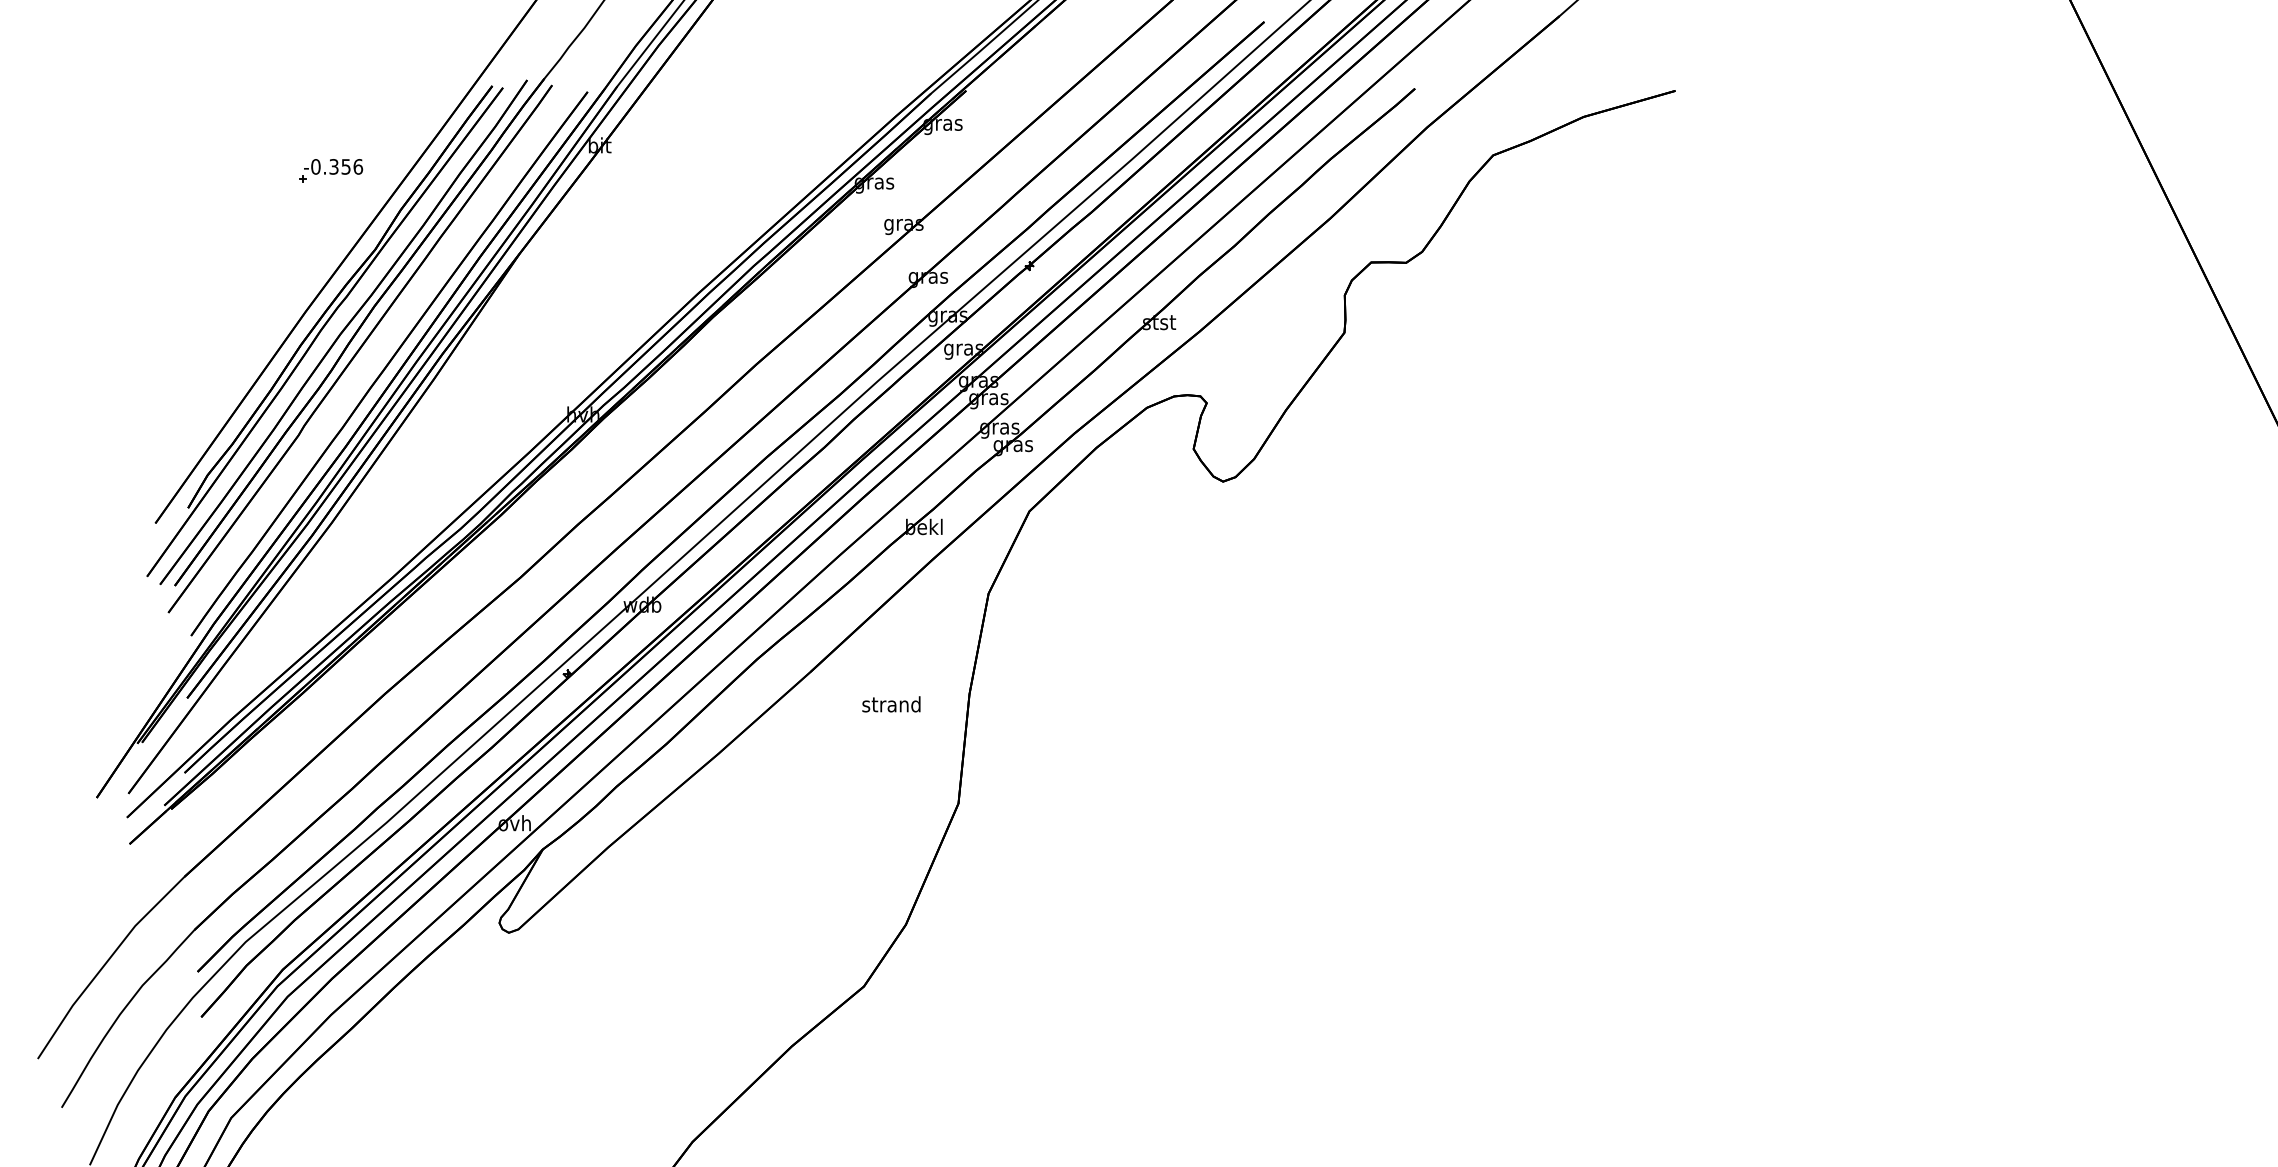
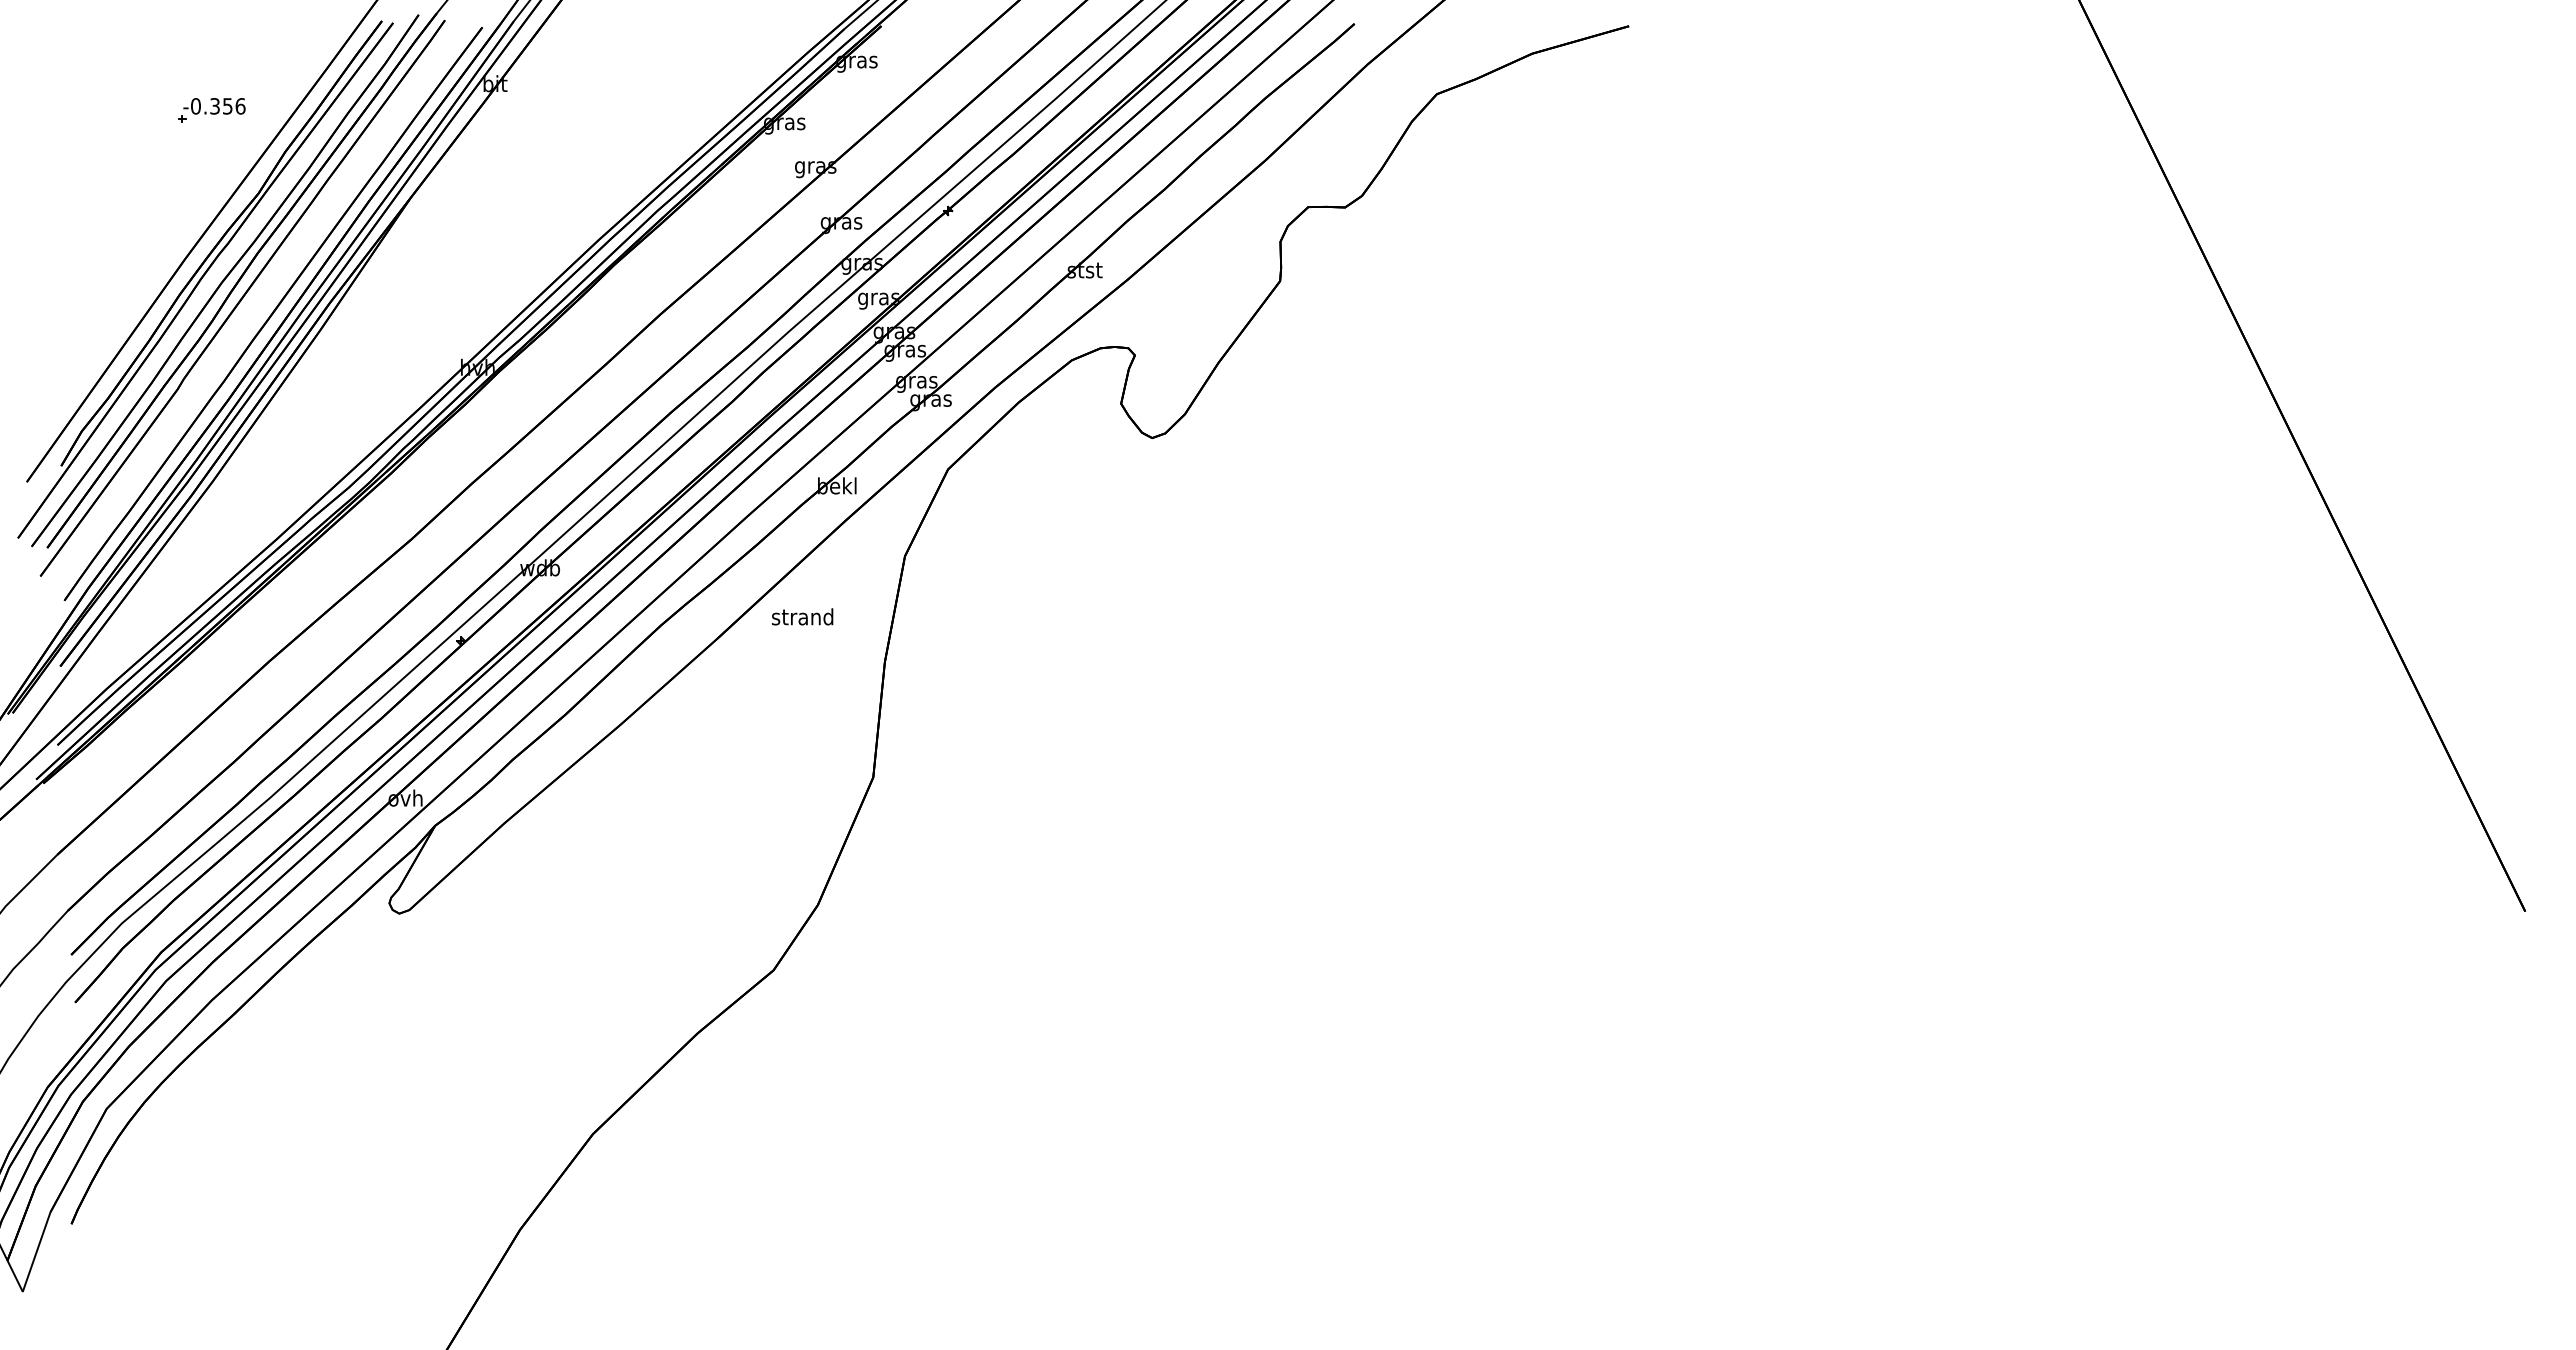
text: (891, 704) -> (802, 616), moved

